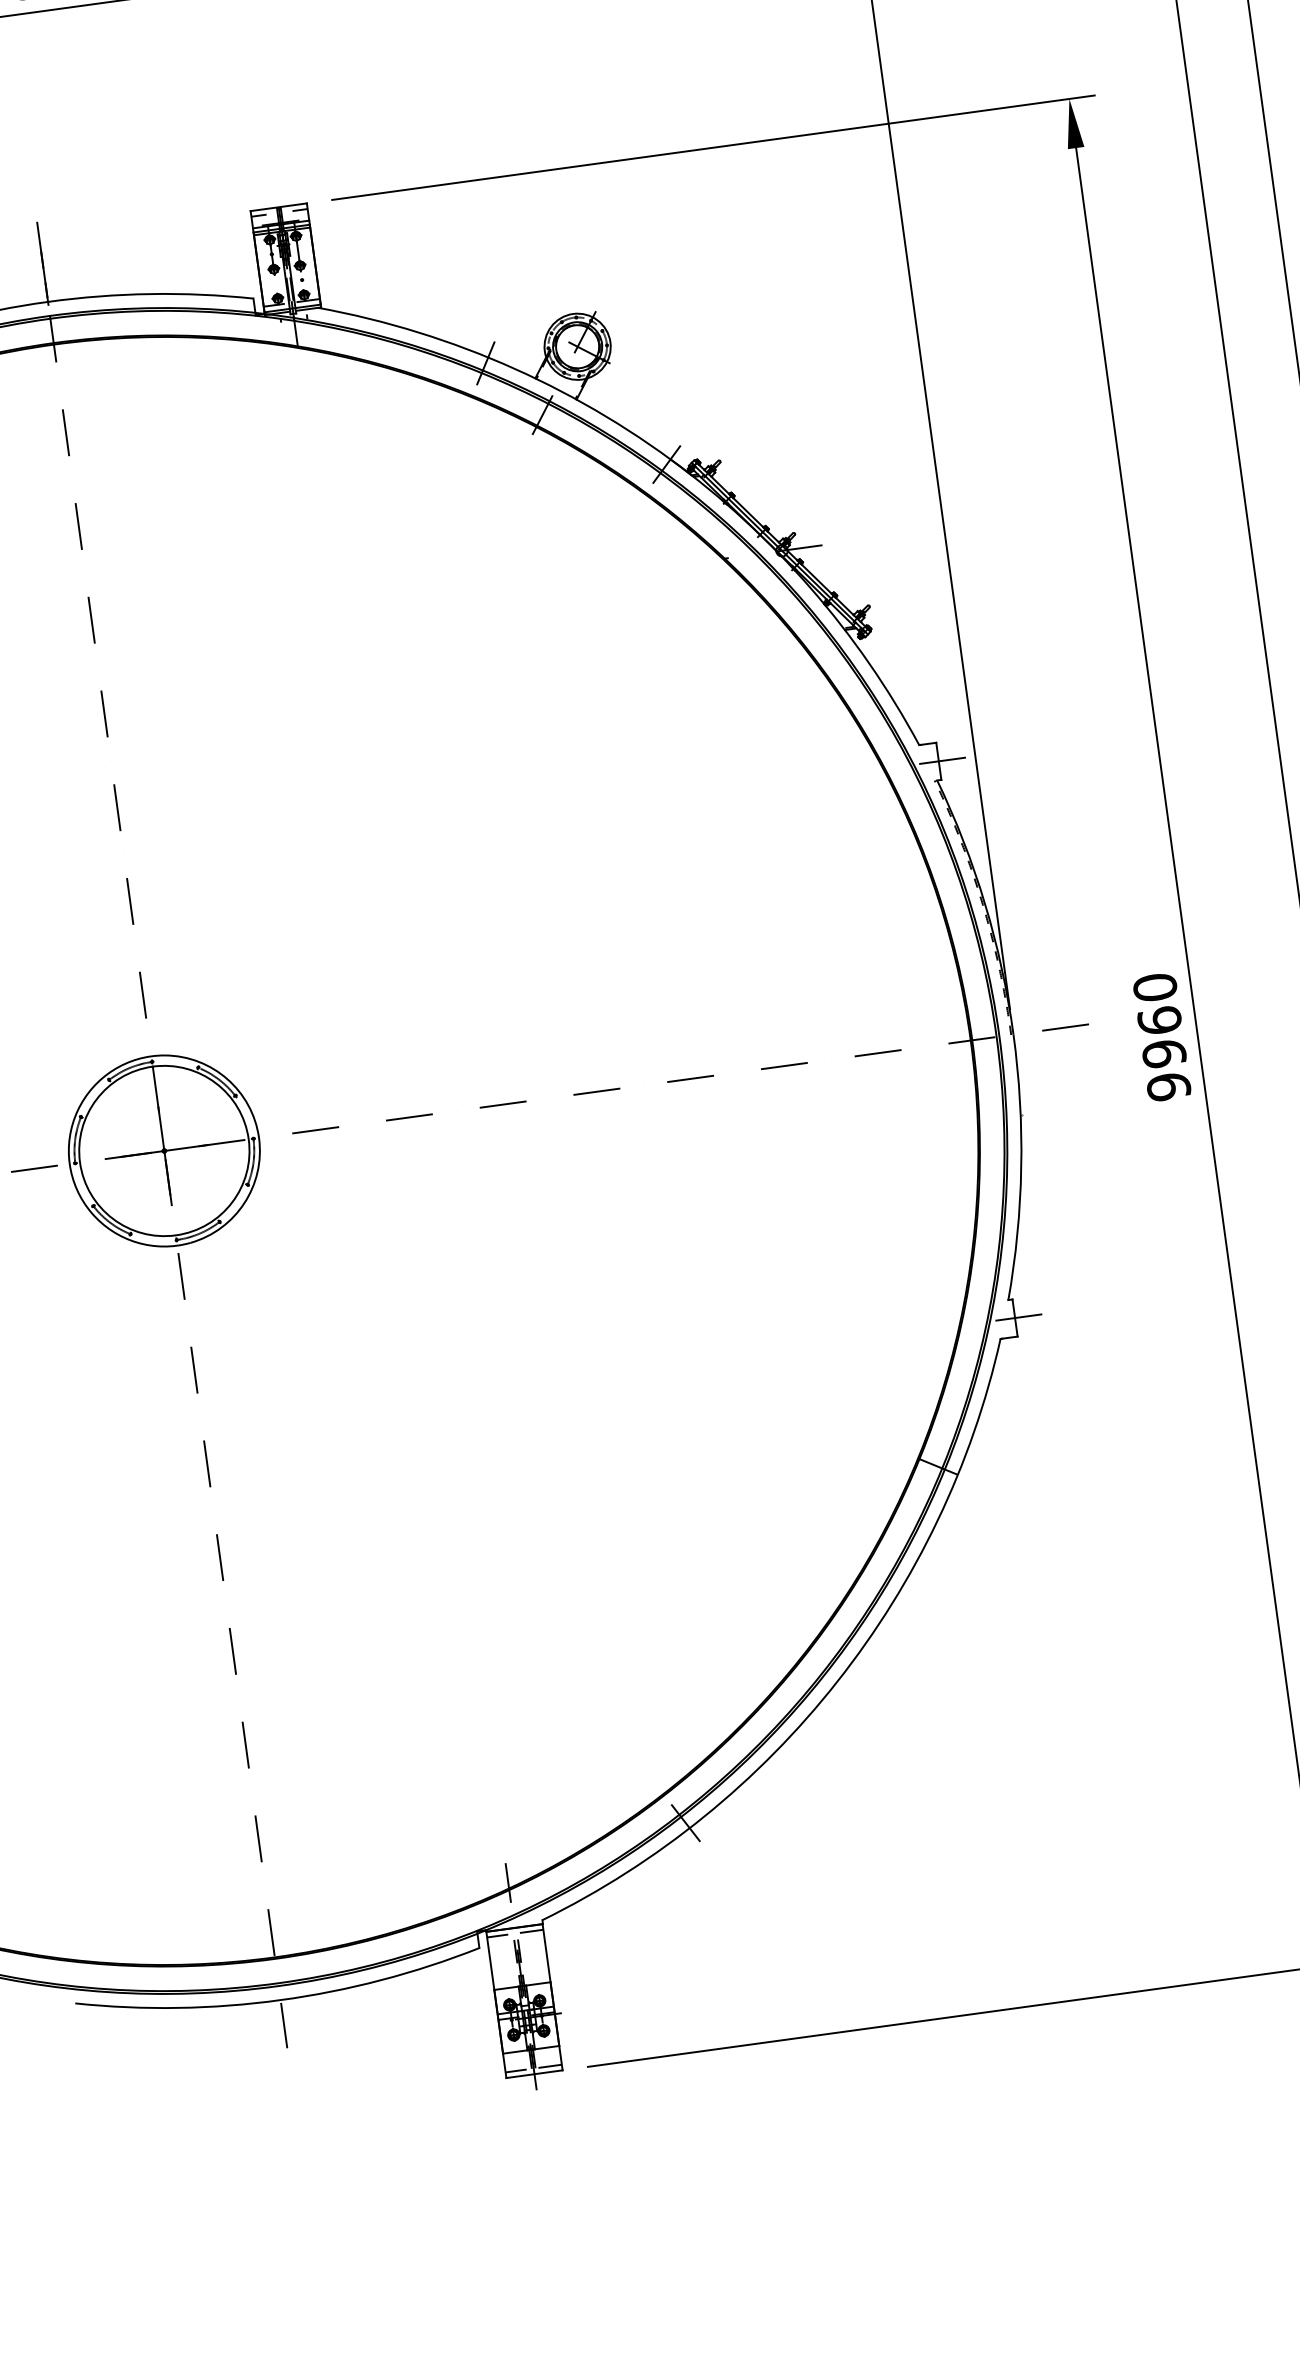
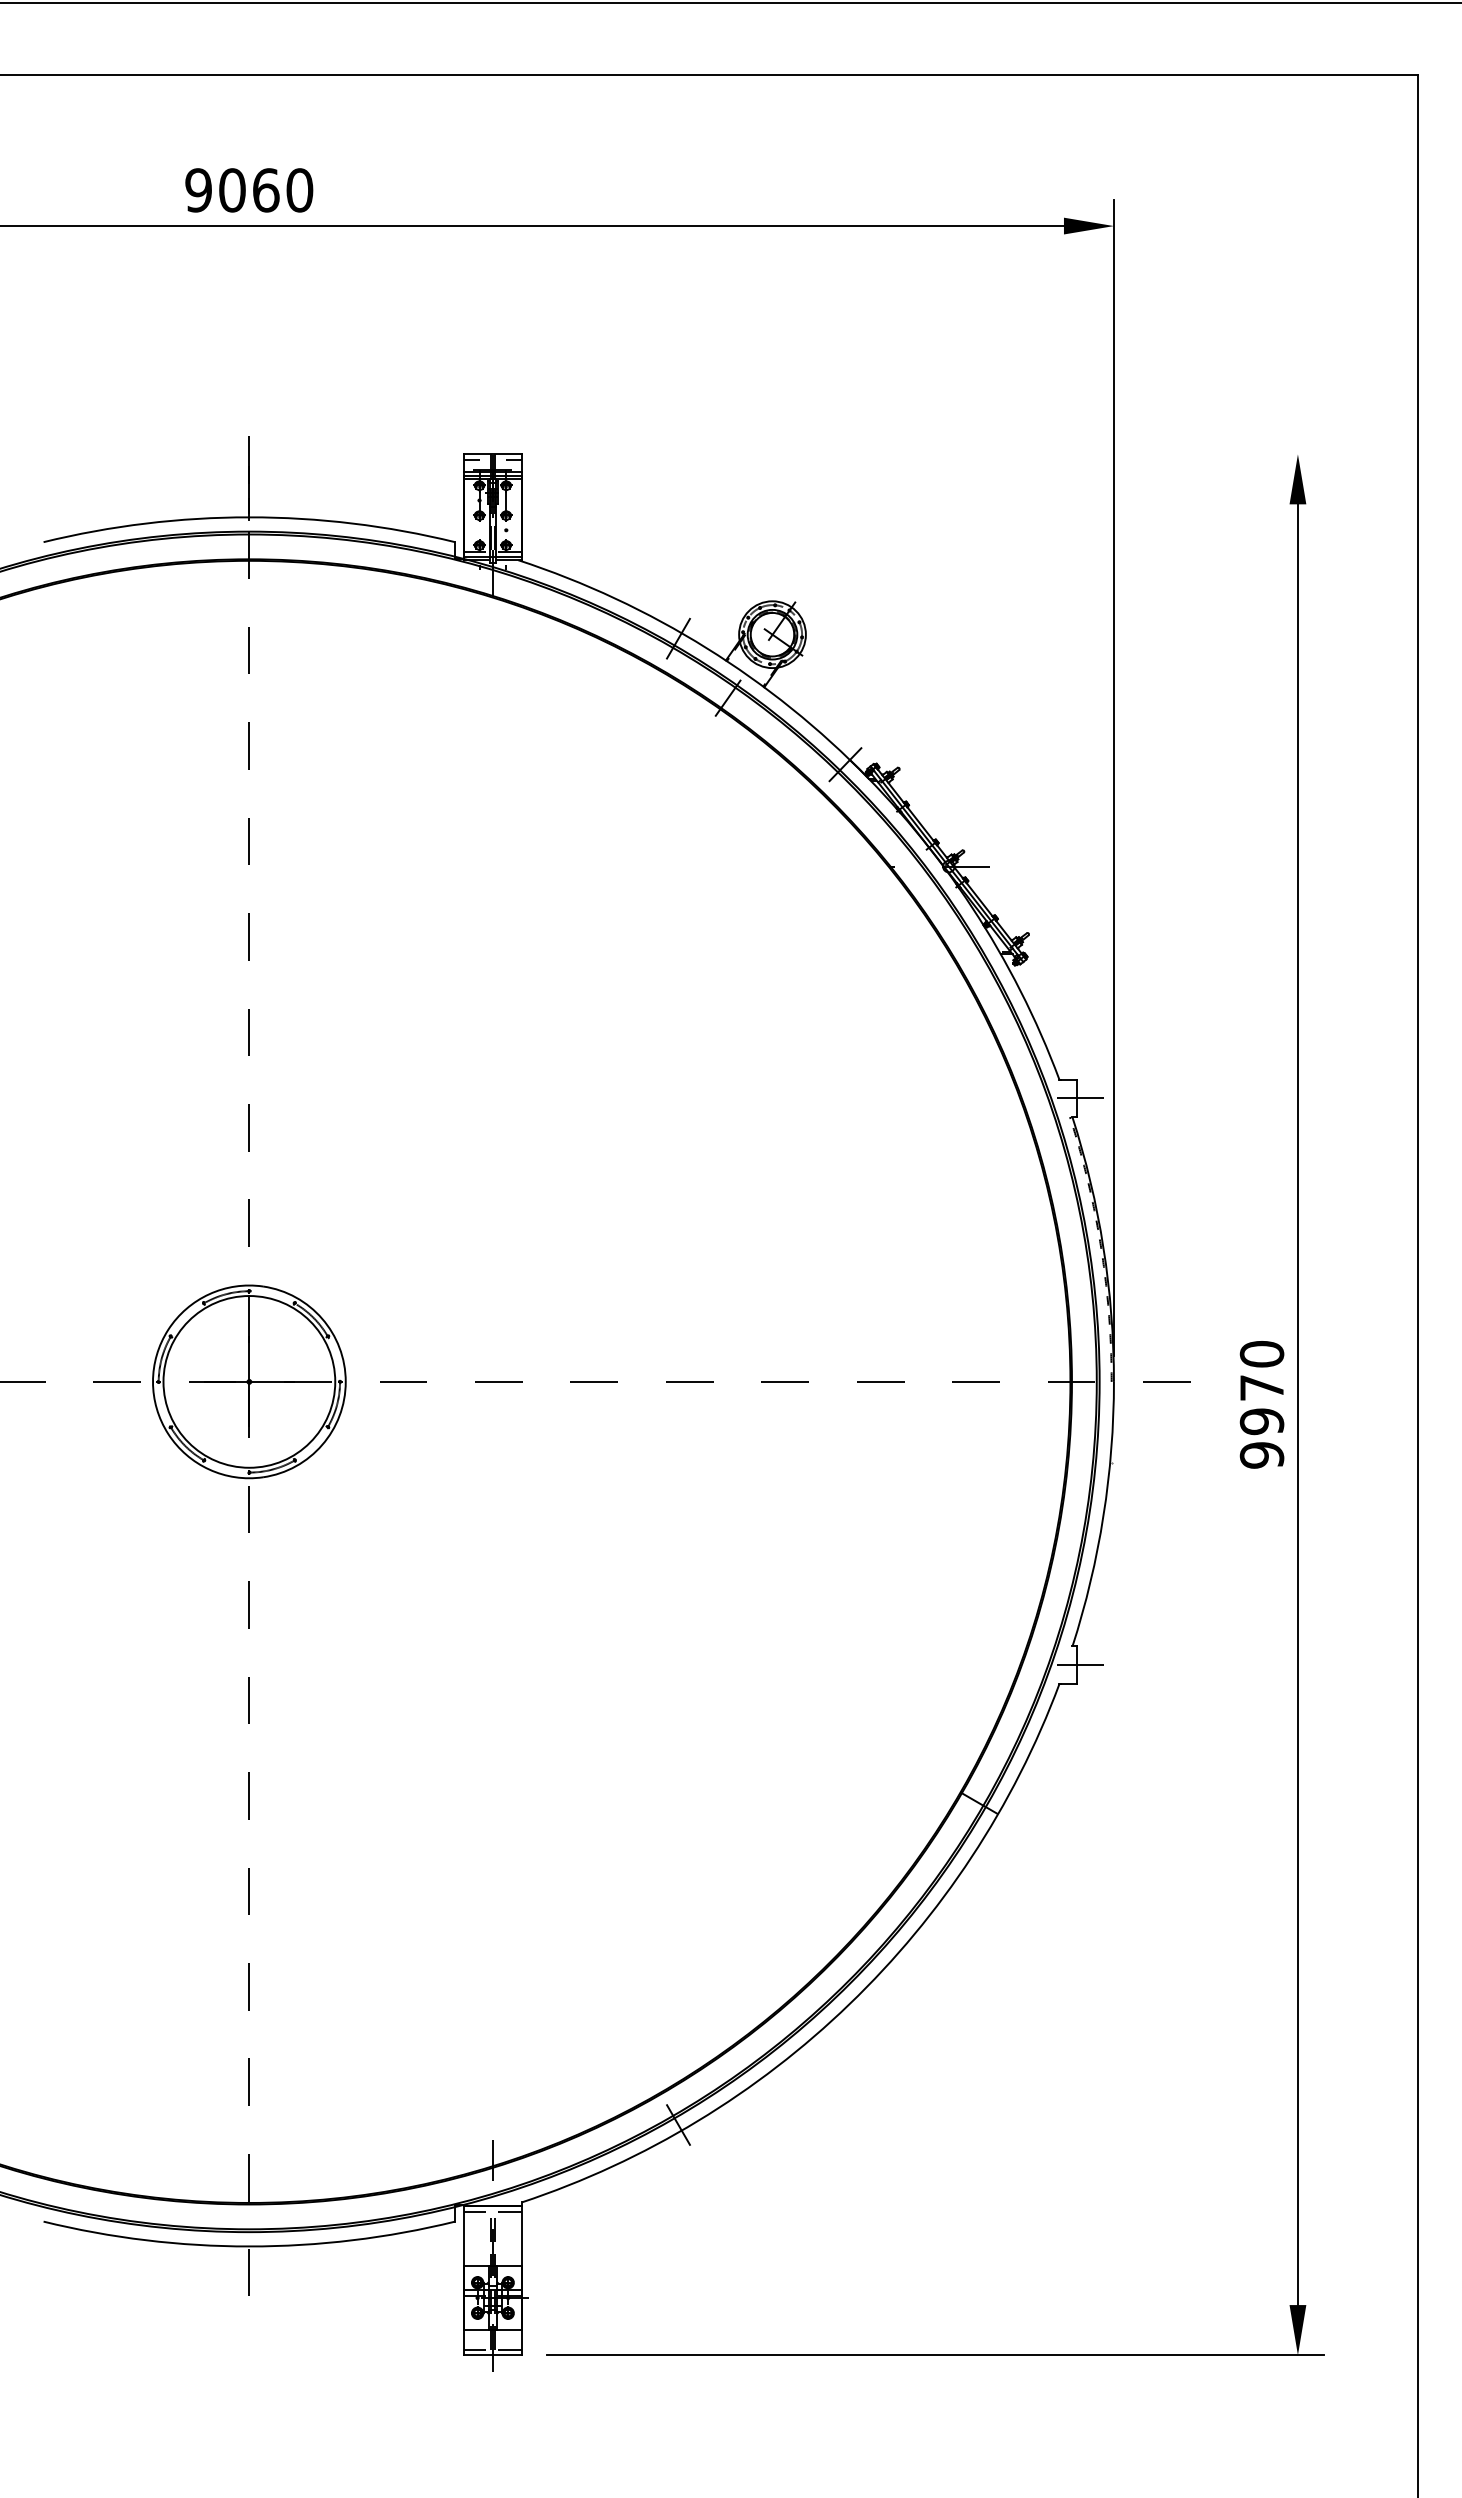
line: (713, 147) -> (935, 454), removed
text: (1159, 1020) -> (1261, 1387), 9960 -> 9970

